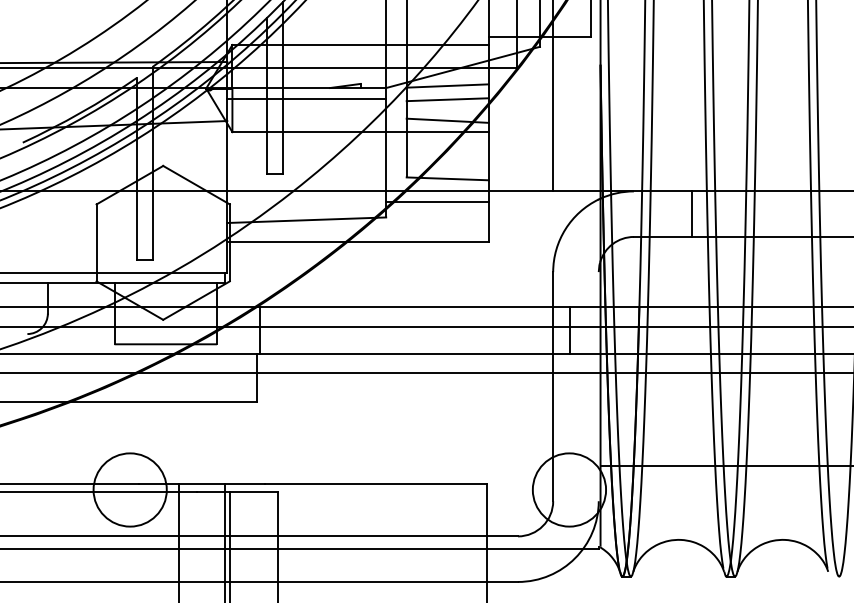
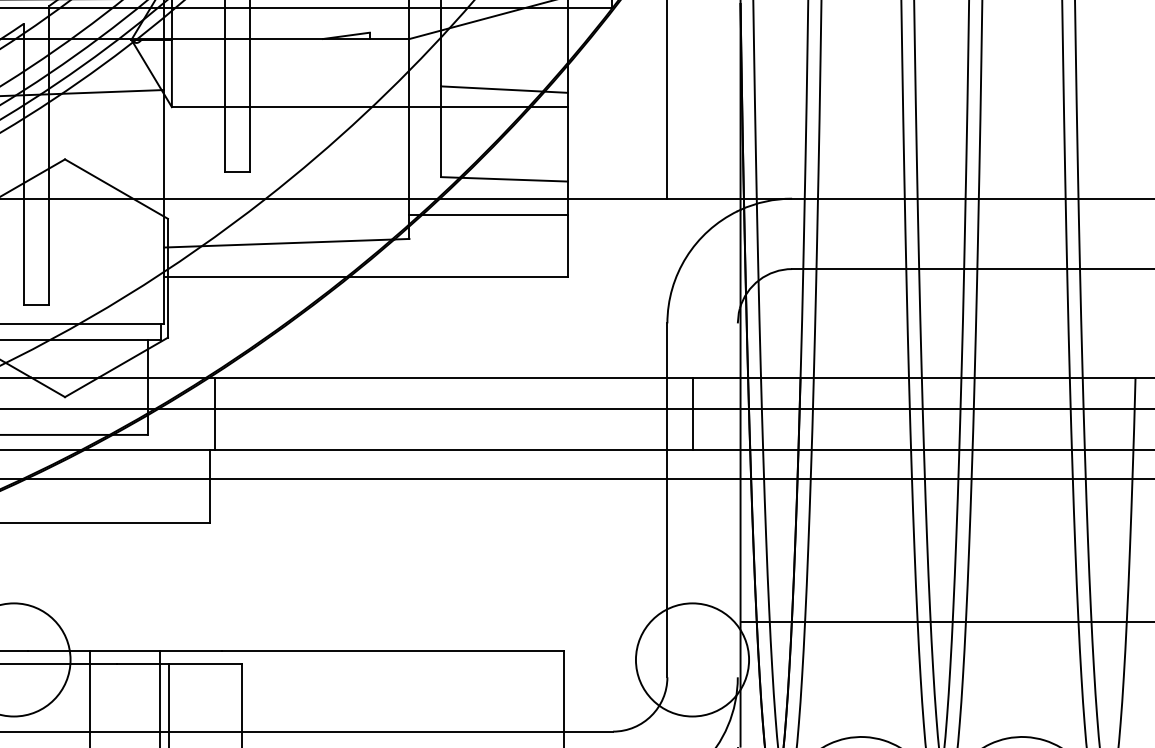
line: (447, 85) -> (504, 35), removed
line: (306, 99) -> (286, 56), removed
line: (447, 99) -> (504, 56), removed
line: (691, 213) -> (881, 232), removed

